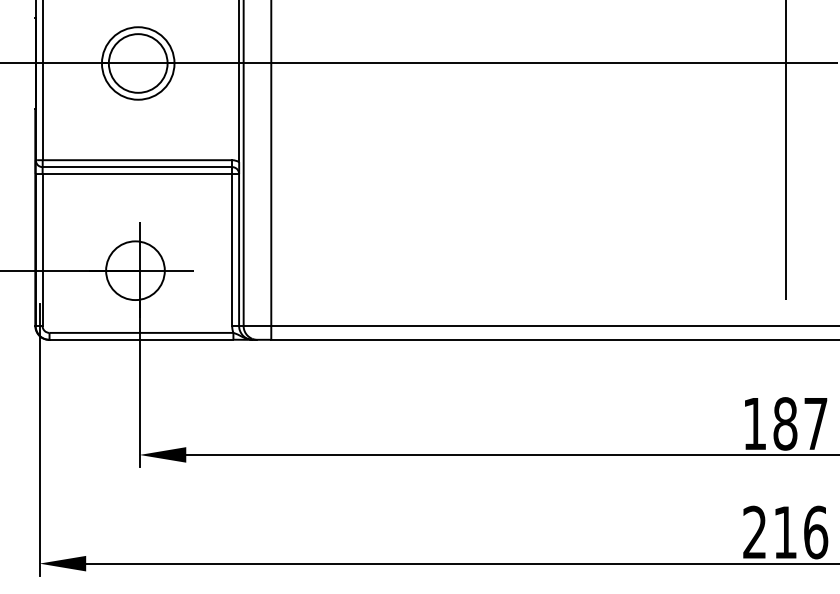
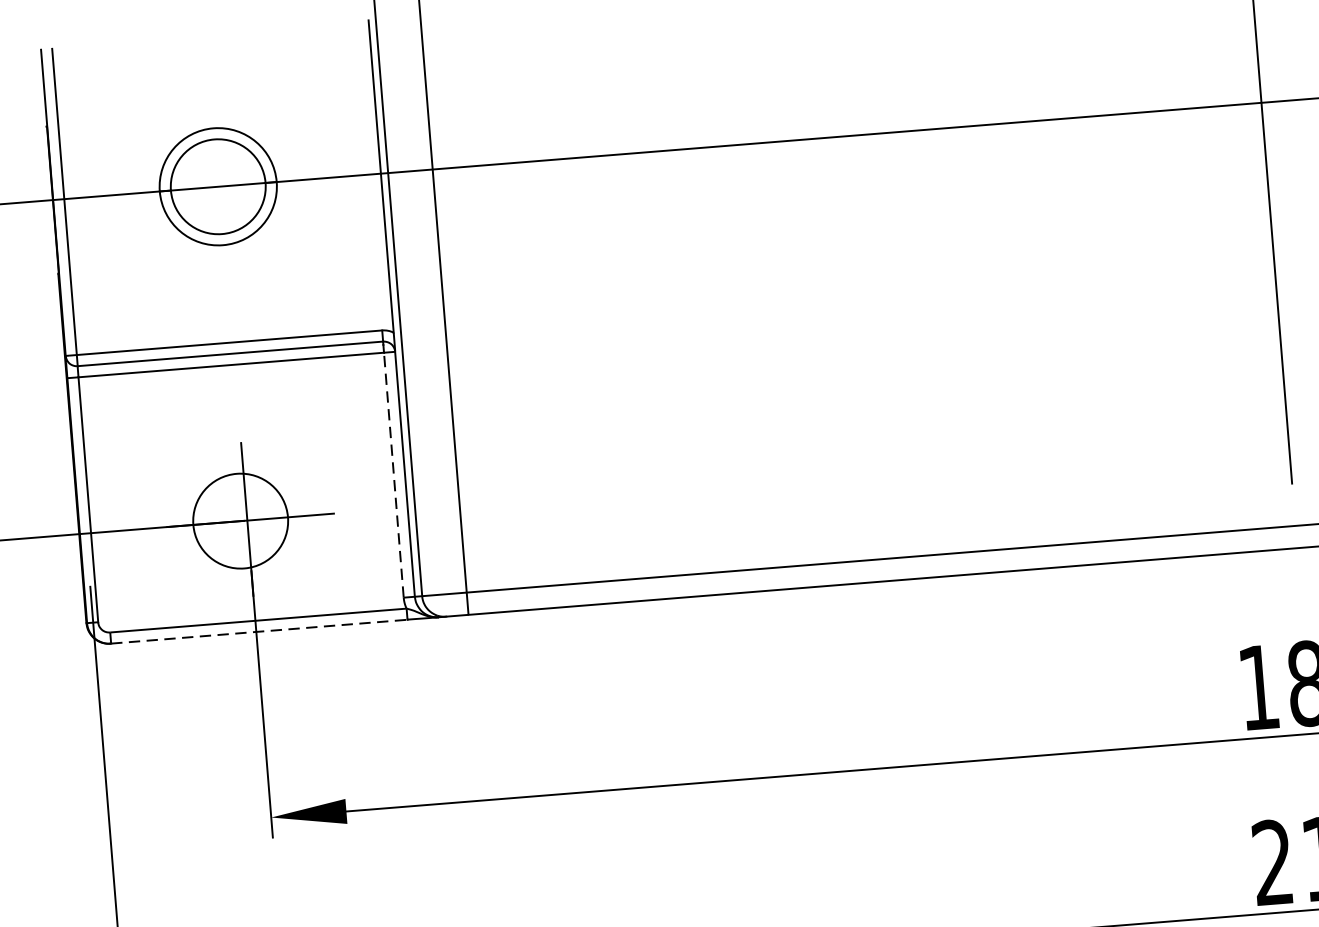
line: (232, 250) -> (394, 475), solid -> dashed
line: (141, 339) -> (259, 631), solid -> dashed

